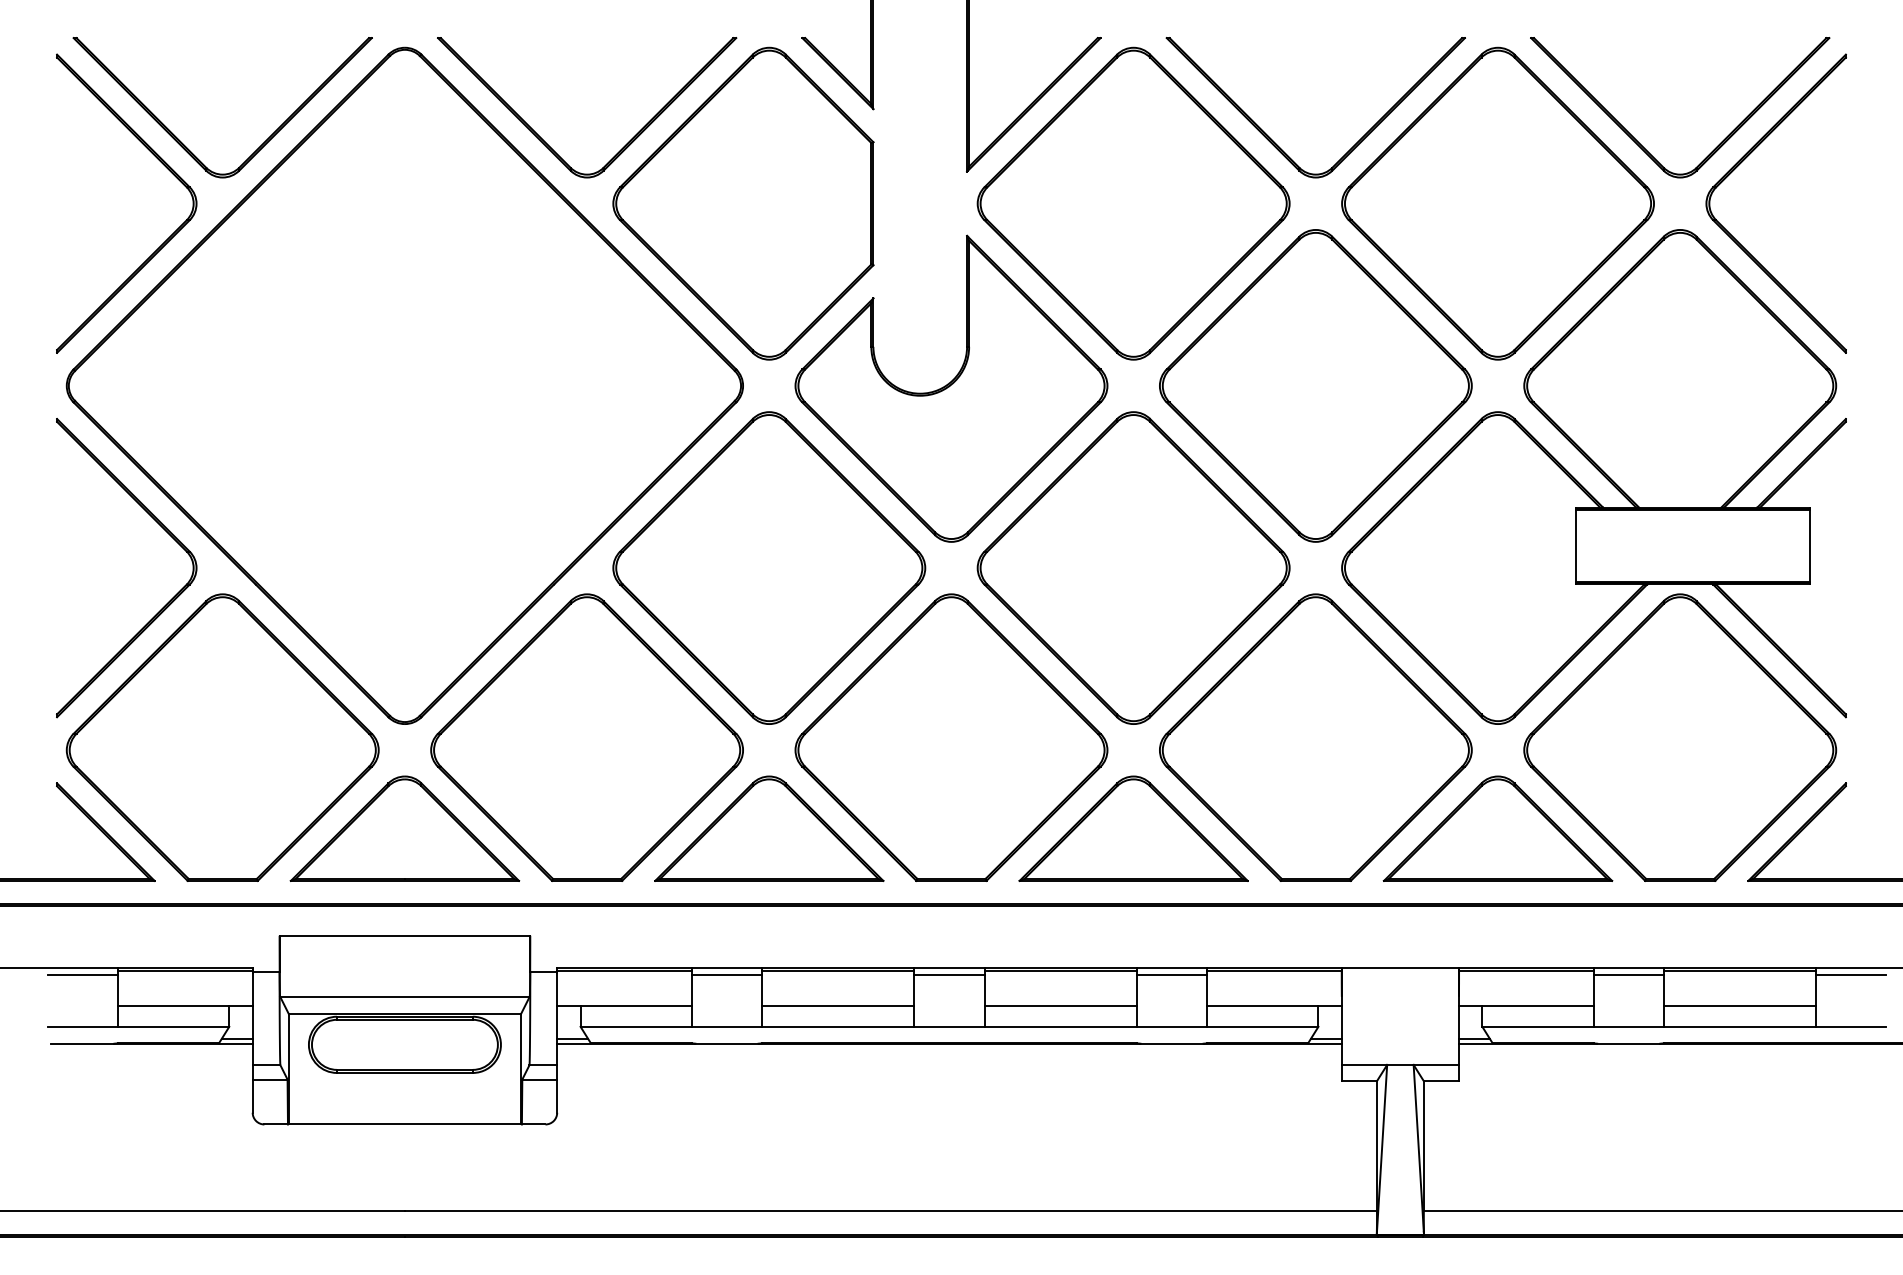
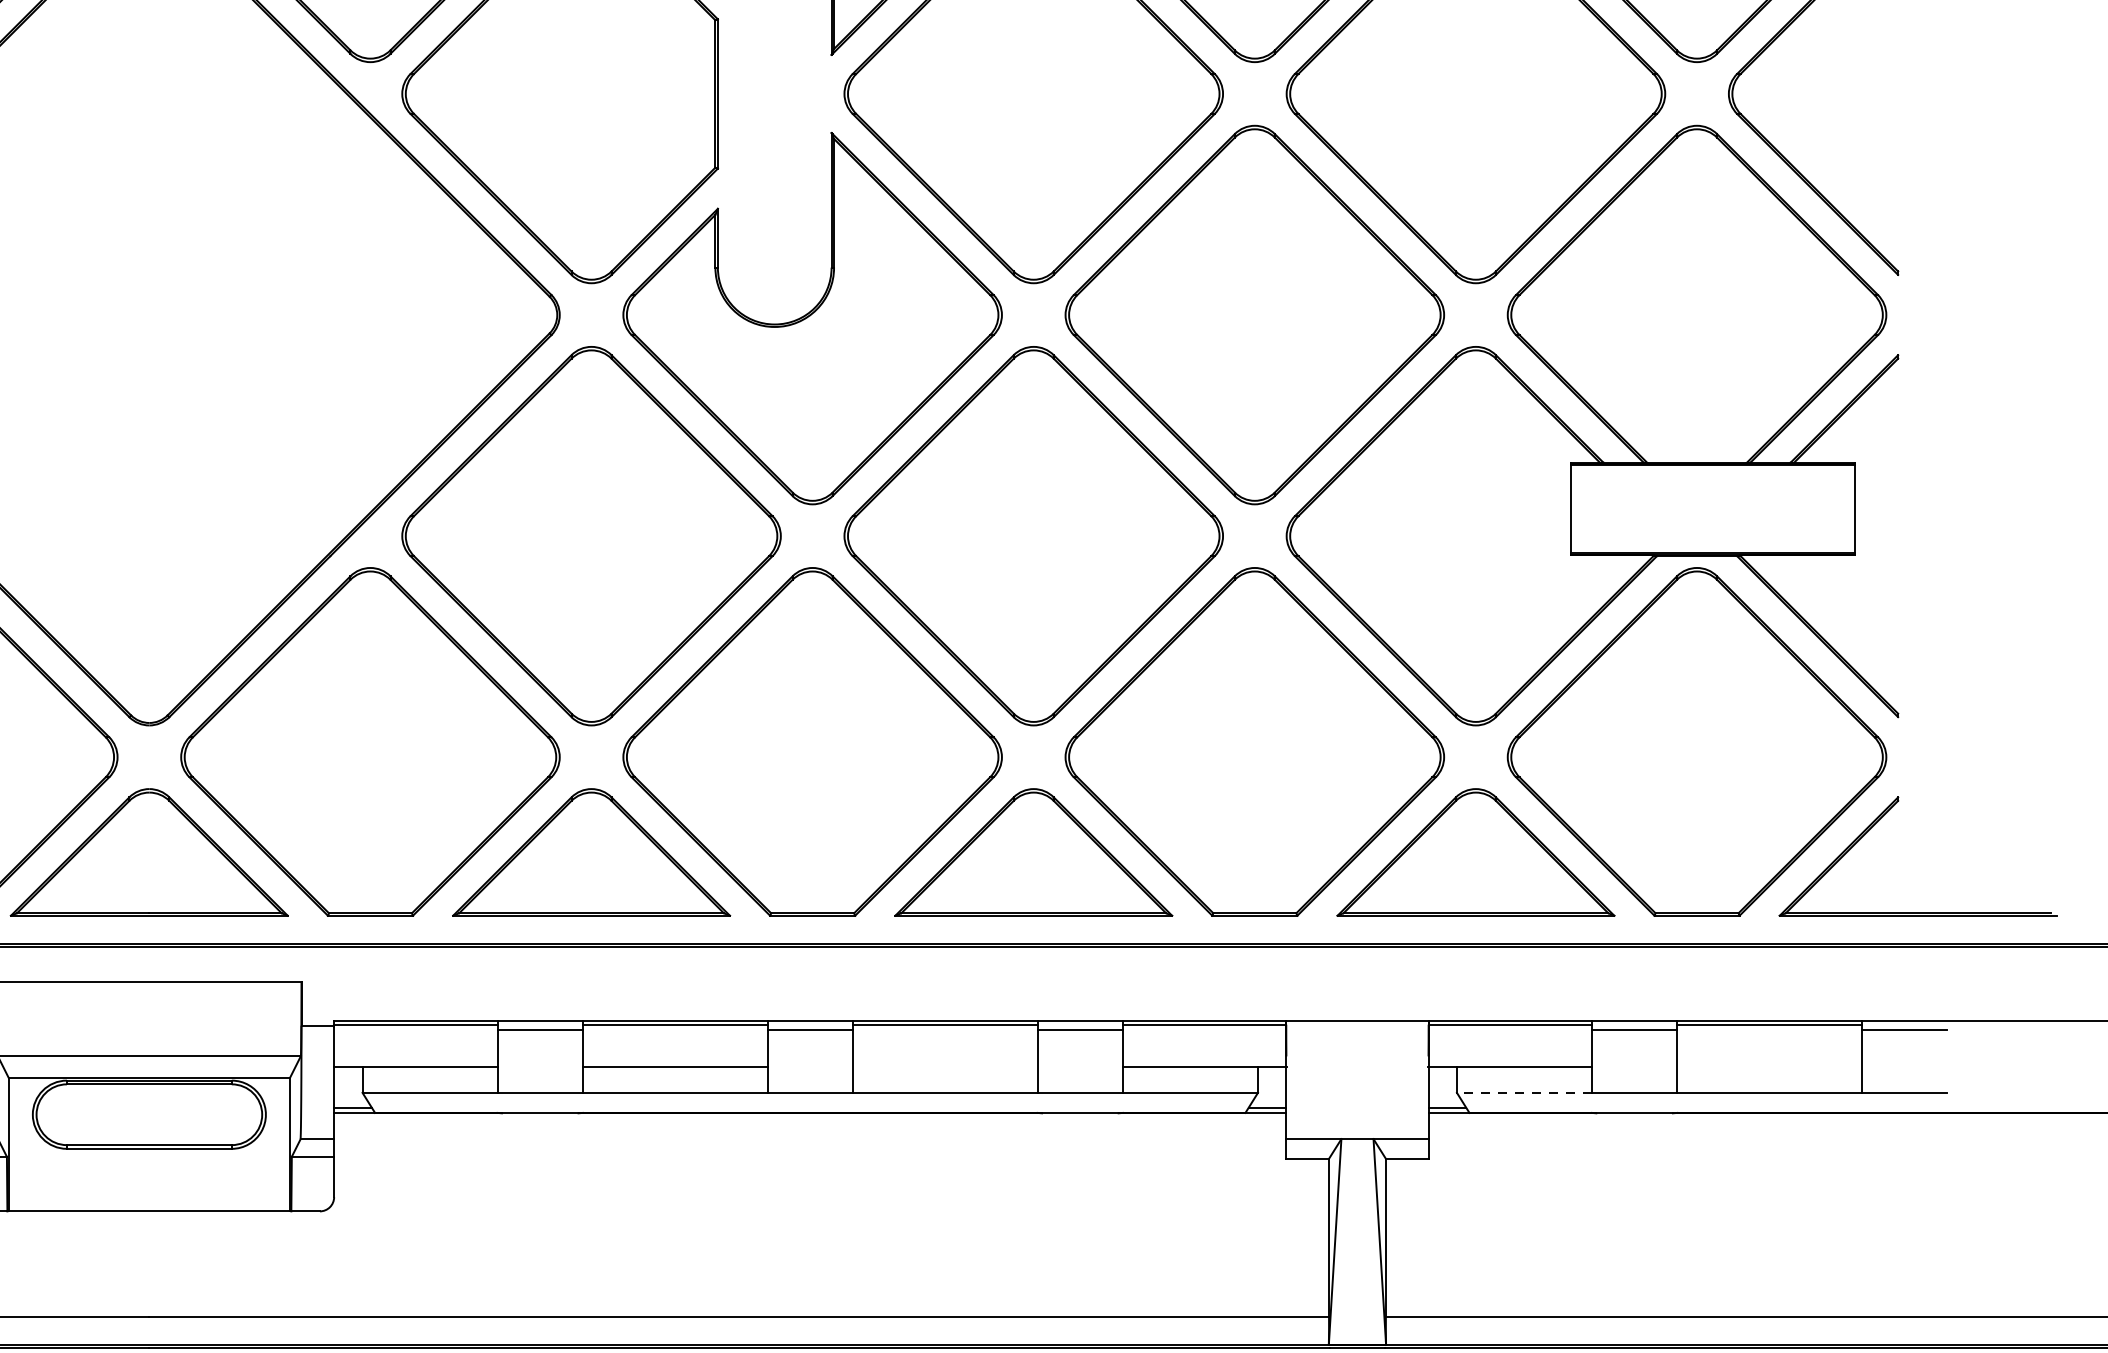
line: (1060, 1005) -> (944, 1066), removed
line: (1739, 1005) -> (1768, 1066), removed
line: (1538, 1026) -> (1525, 1092), solid -> dashed

